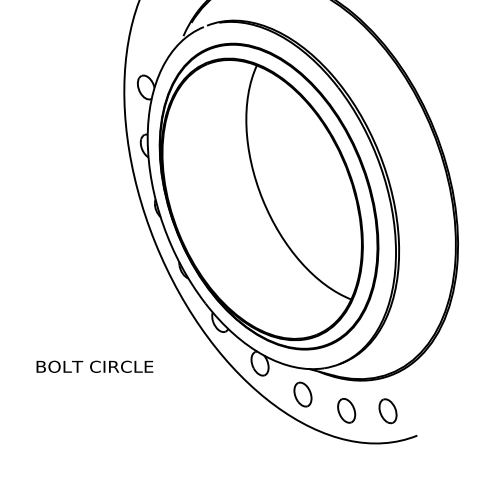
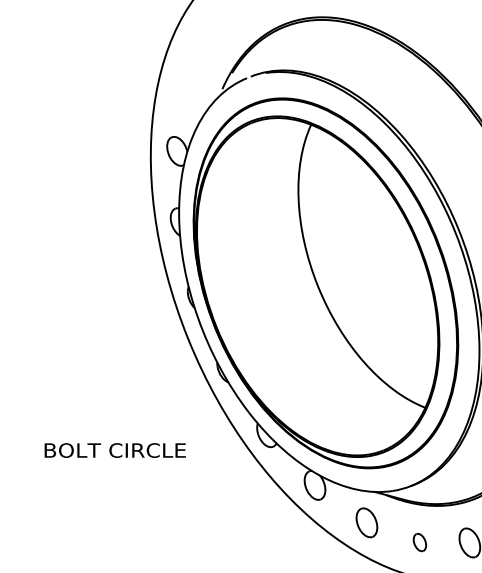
text: (94, 366) -> (114, 450), moved
part: (346, 410) -> (419, 542), size x0.6

